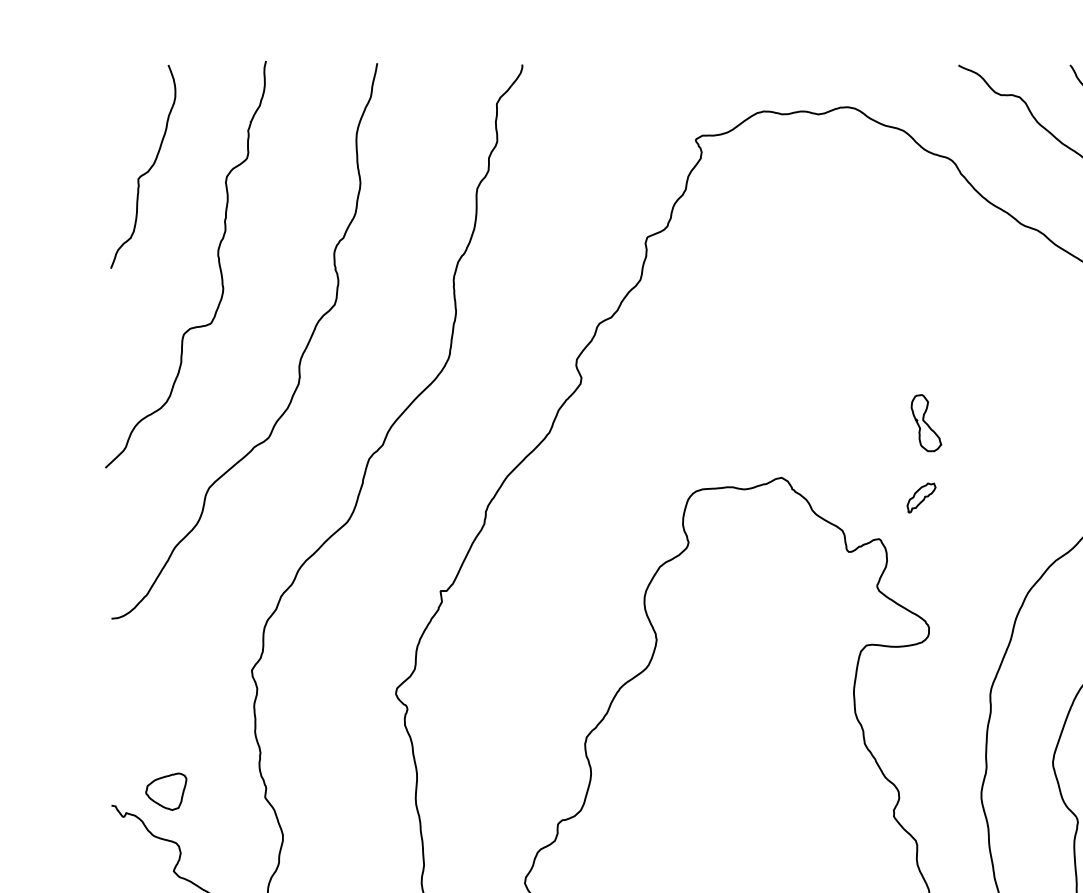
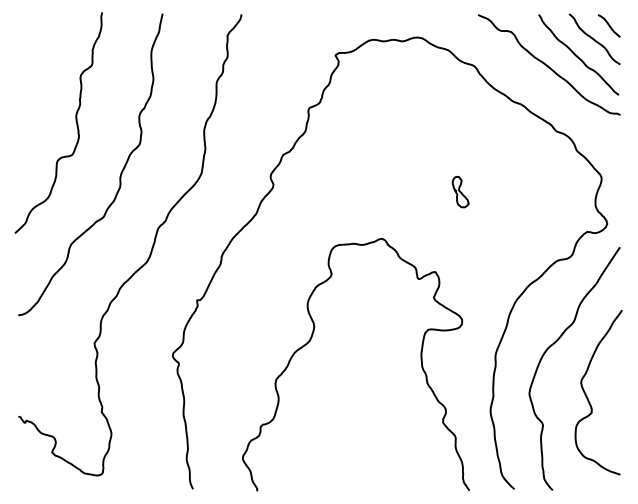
curve: (146, 169) -> (37, 71), removed
part: (925, 422) -> (460, 191), moved
part: (920, 497) -> (457, 249), removed
part: (165, 790) -> (47, 408), removed

